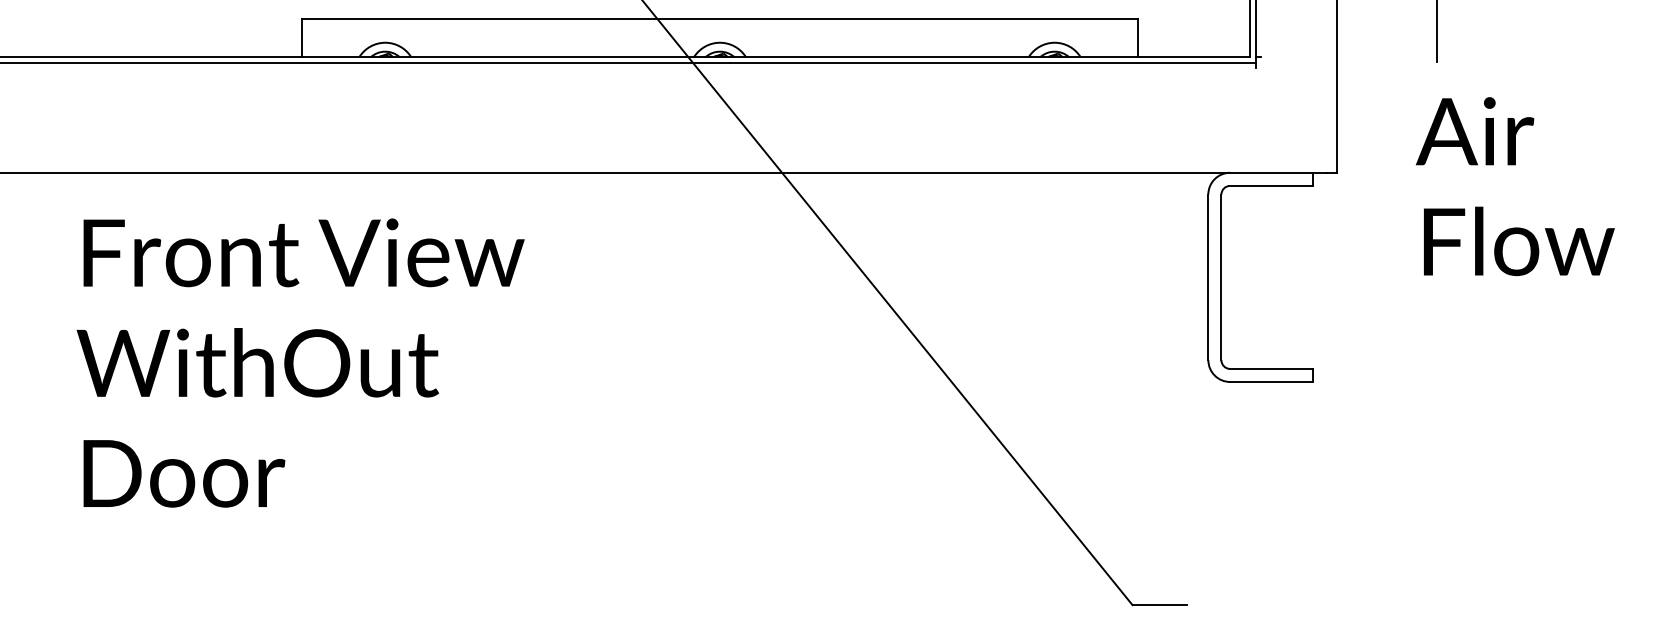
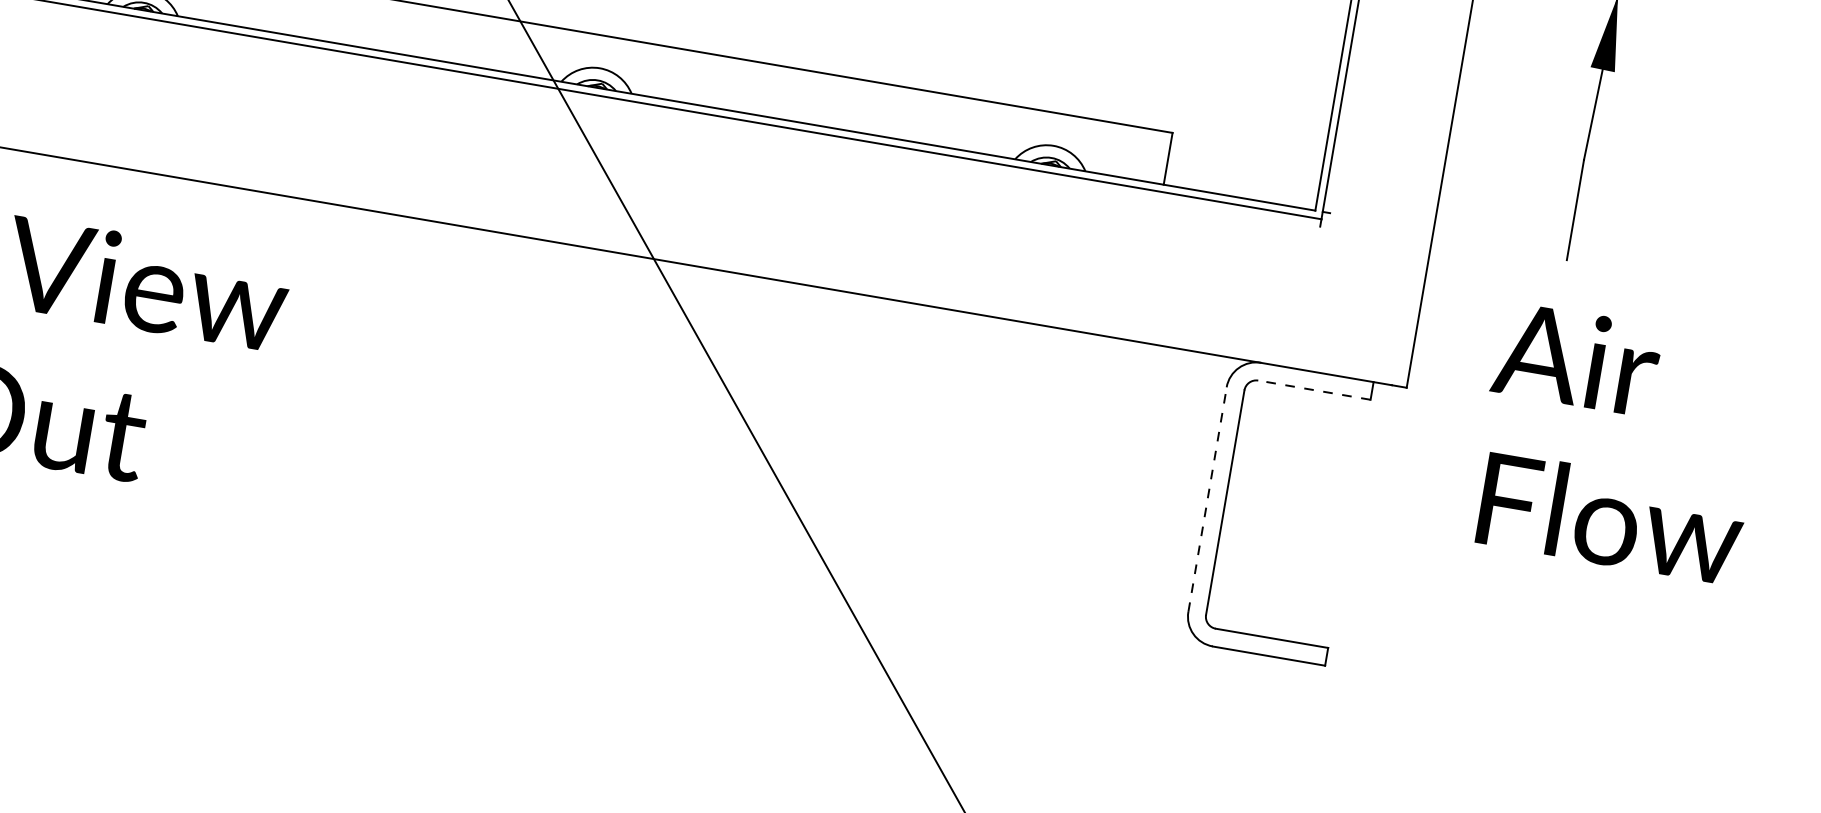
line: (1271, 185) -> (1314, 389), solid -> dashed
text: (1515, 186) -> (1619, 443), moved
line: (1208, 277) -> (1207, 499), solid -> dashed

